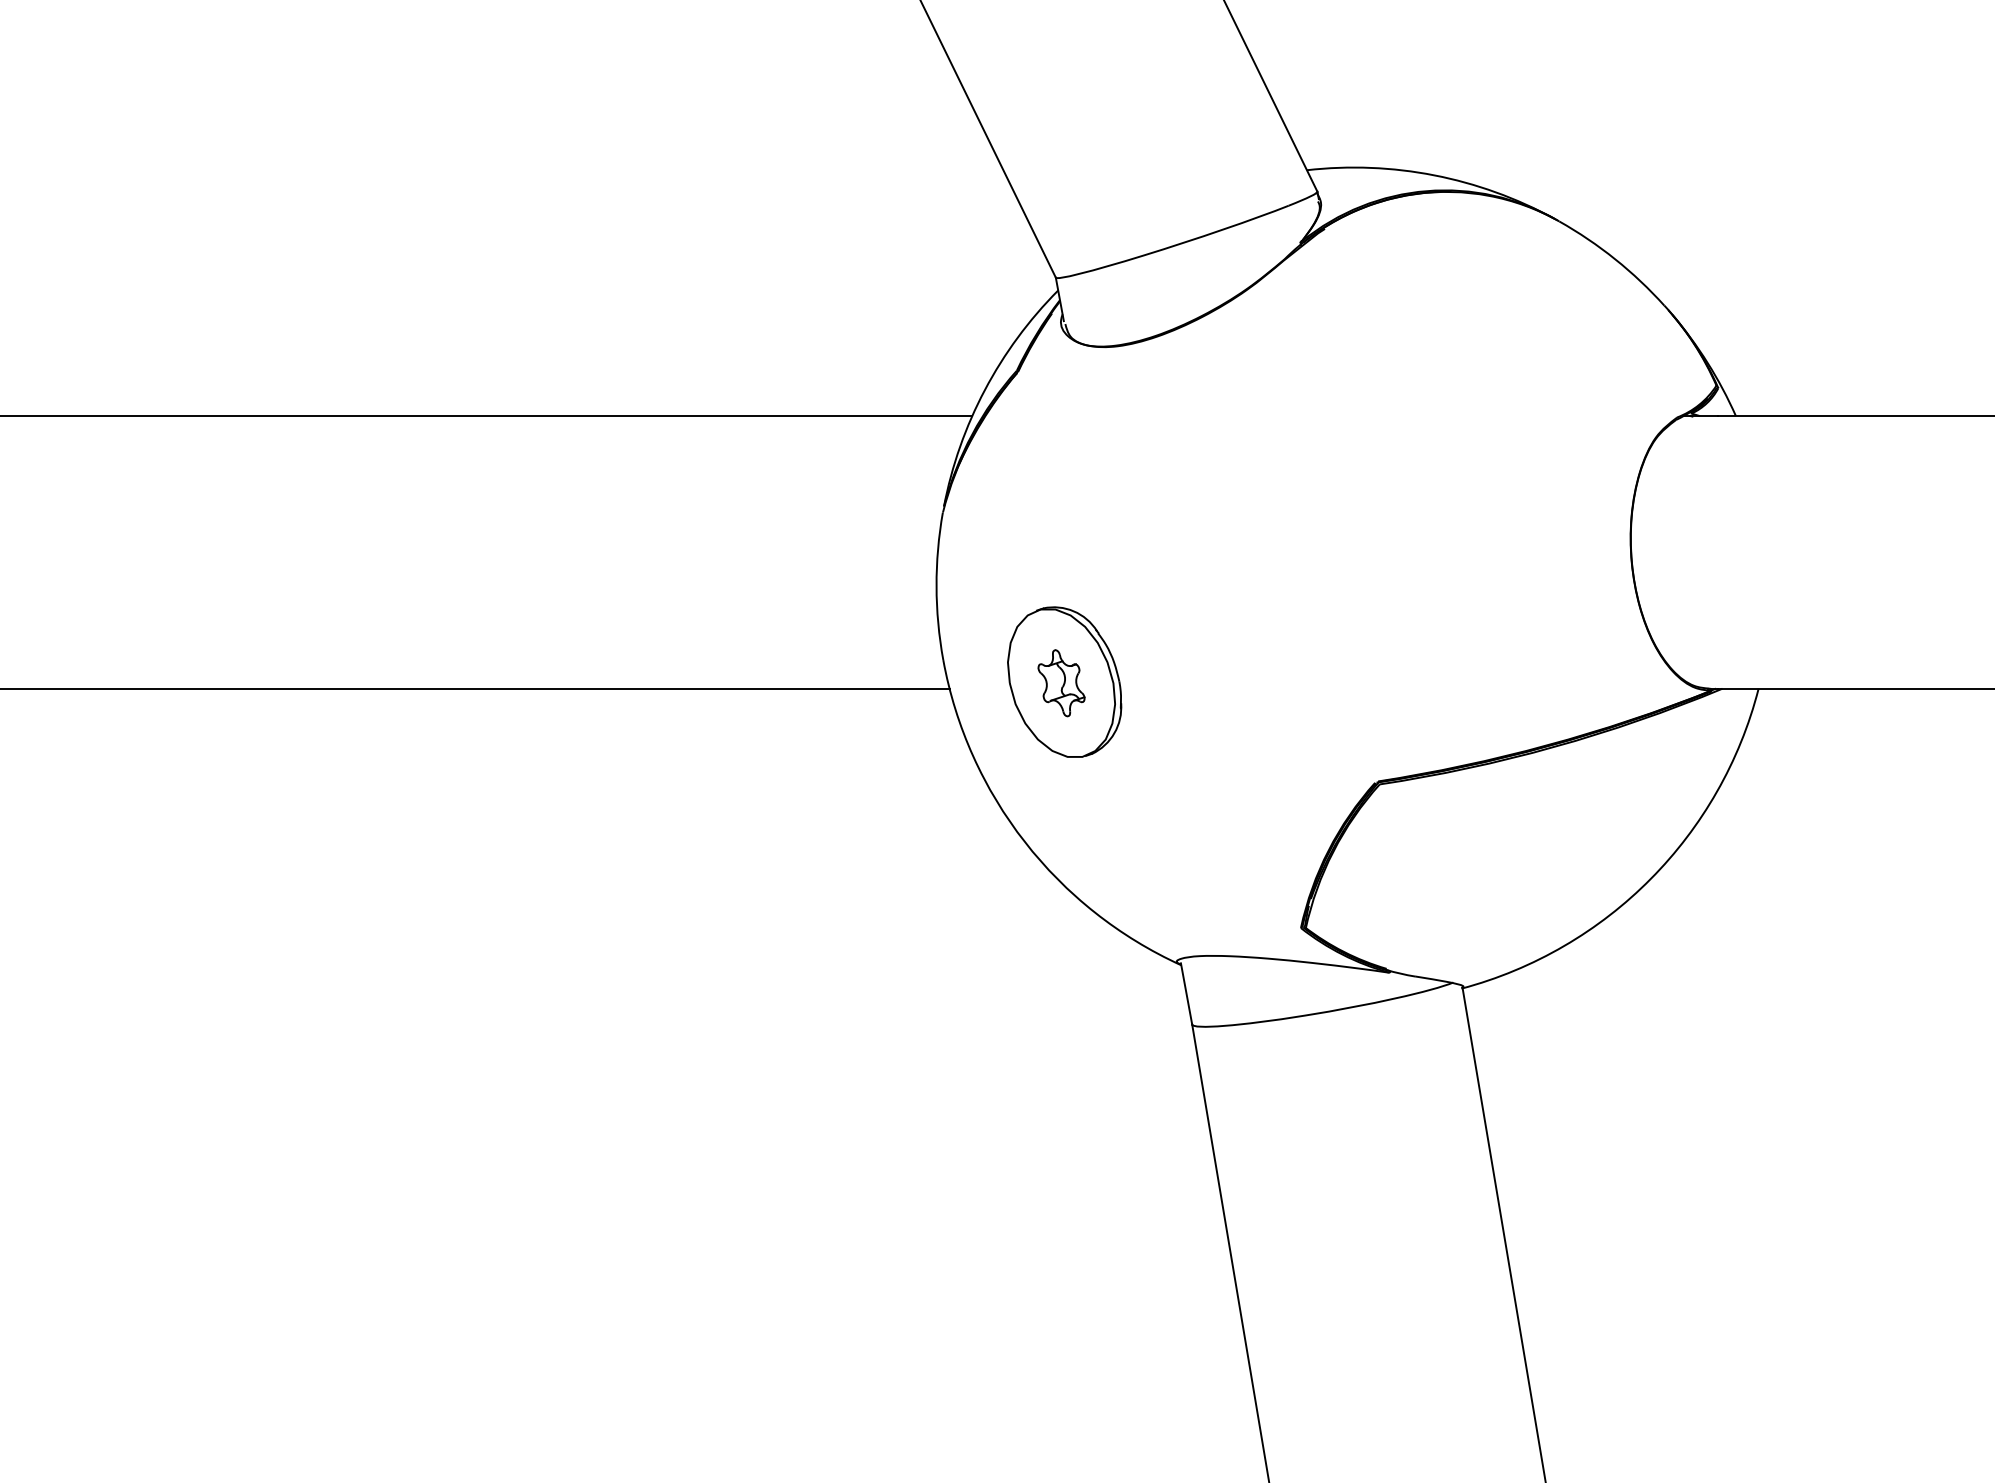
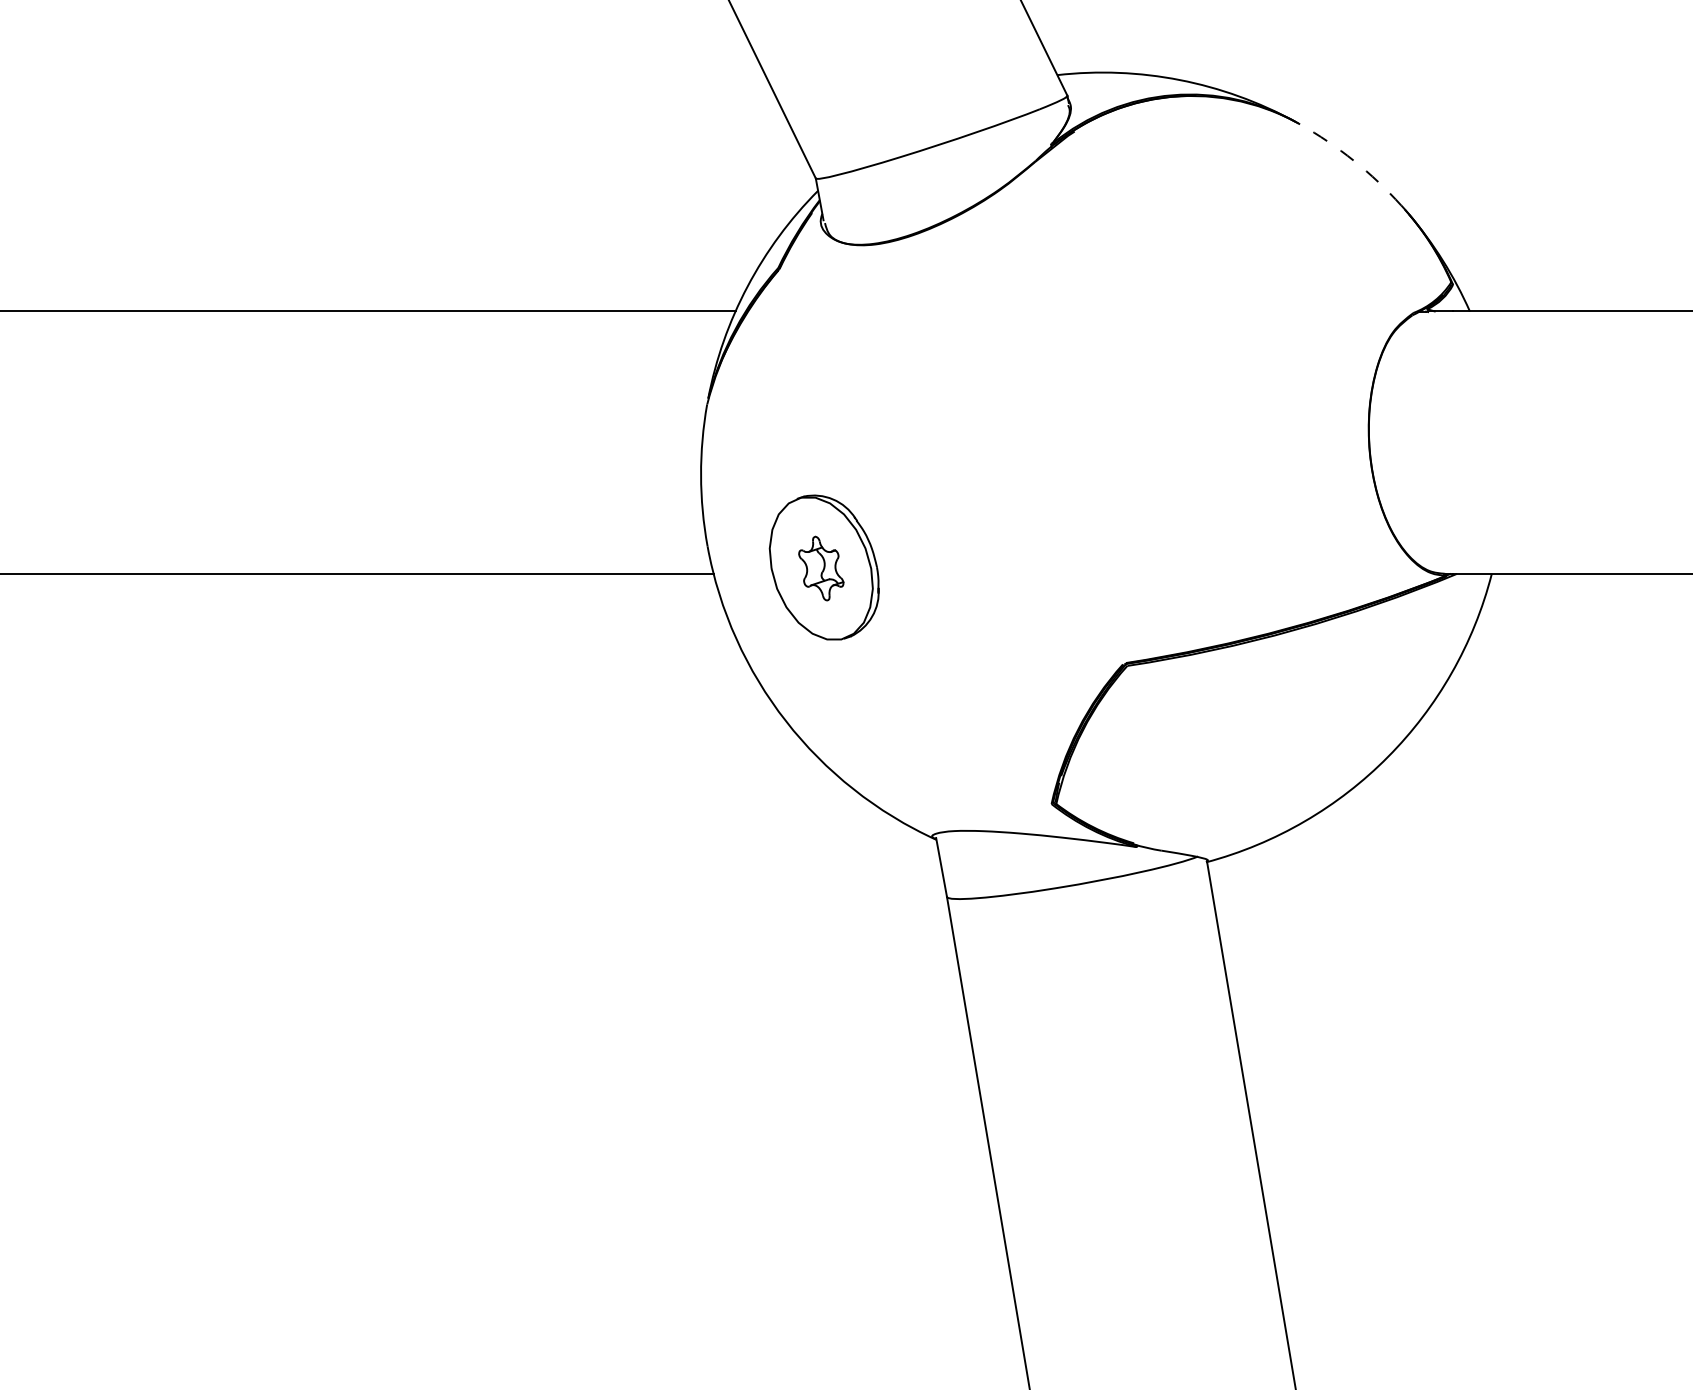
arc: (1615, 259) -> (1354, 161), solid -> dashed

